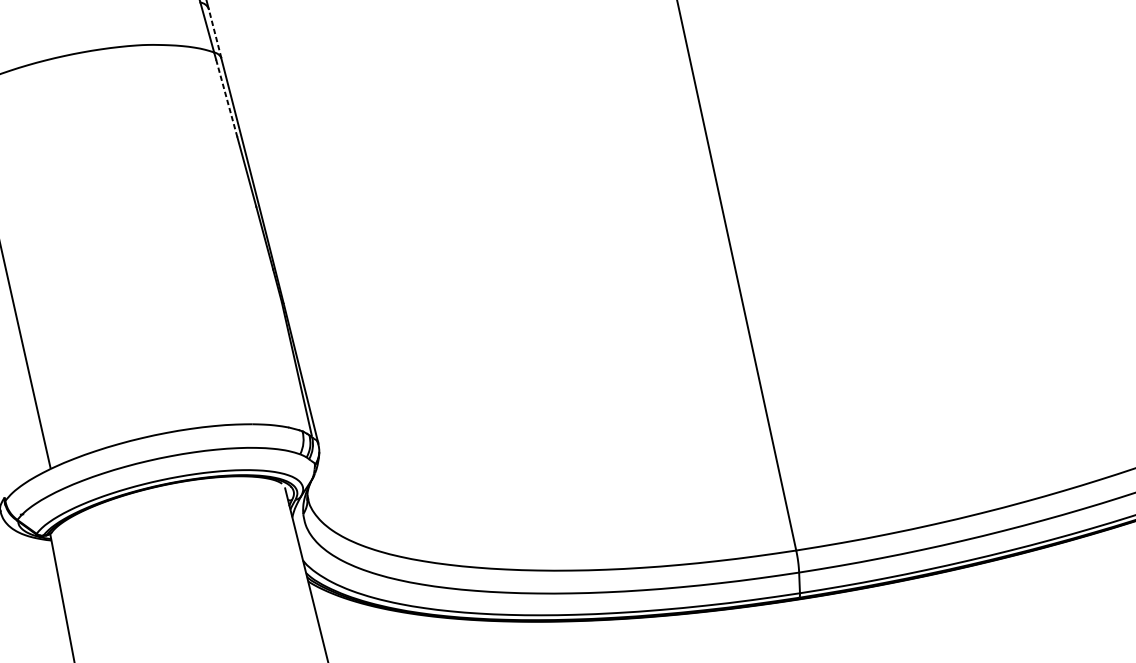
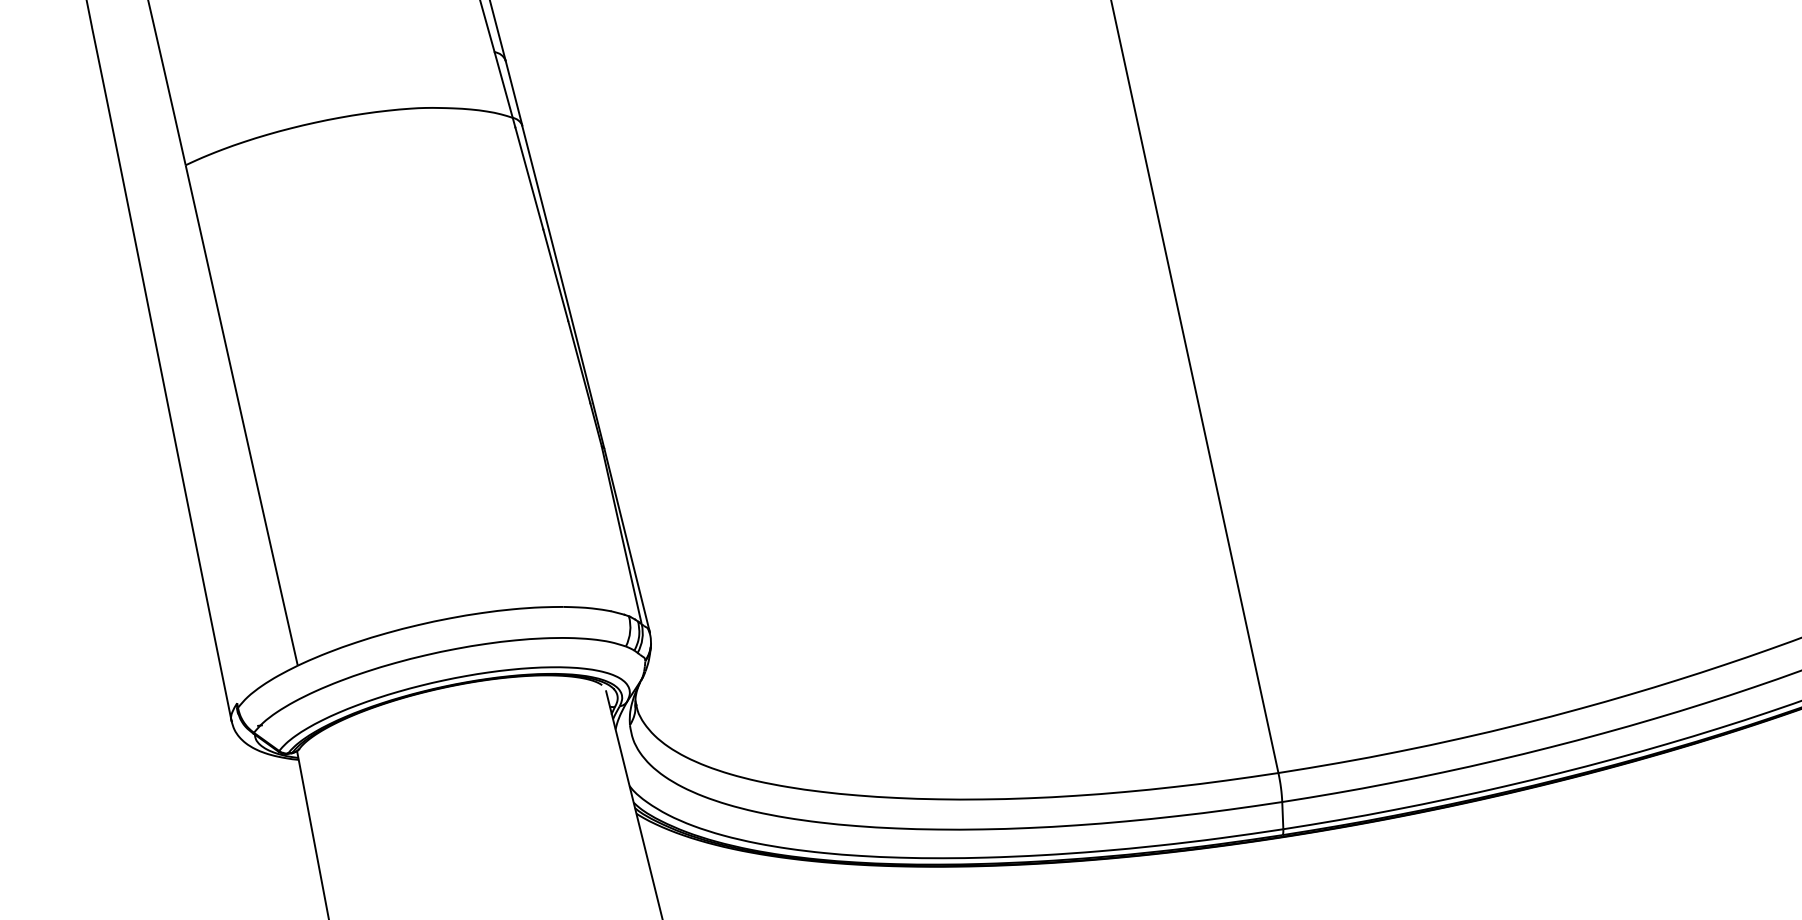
line: (214, 33) -> (513, 92), dashed -> solid
line: (226, 98) -> (529, 178), dashed -> solid

